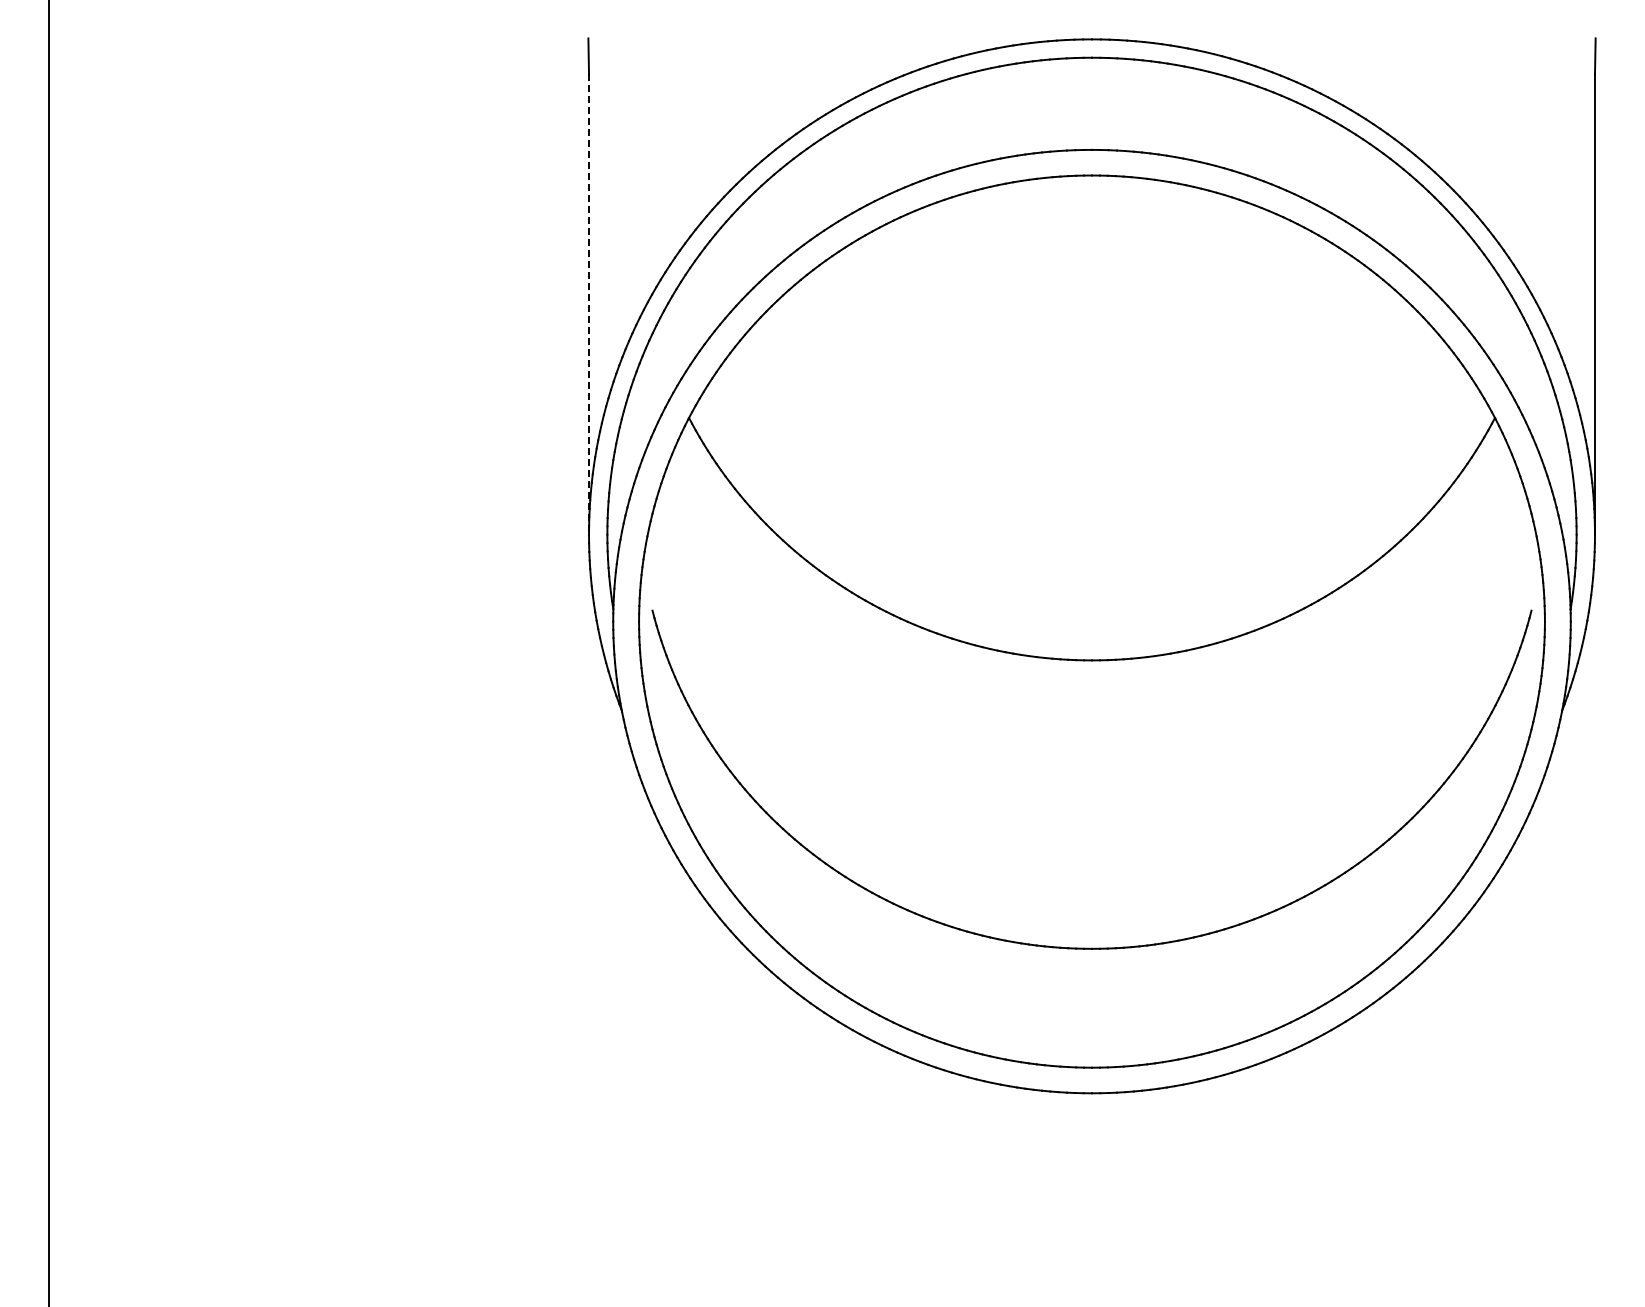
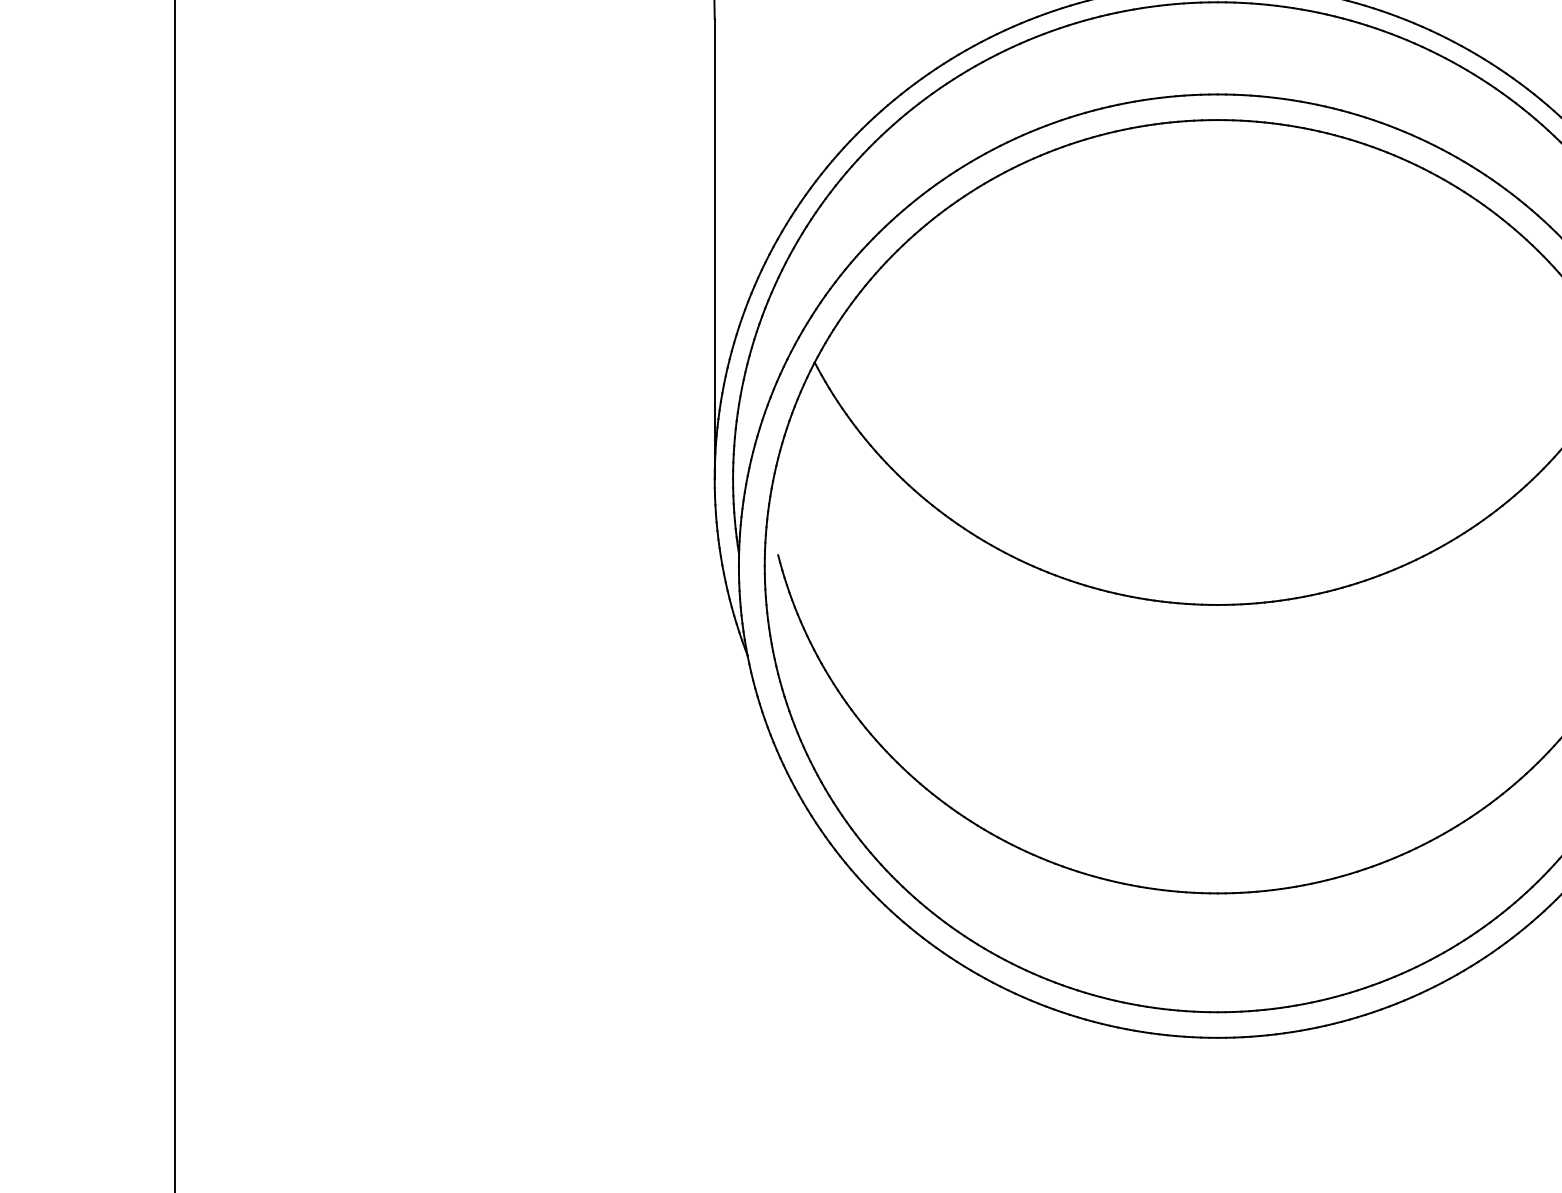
line: (589, 305) -> (715, 250), dashed -> solid

